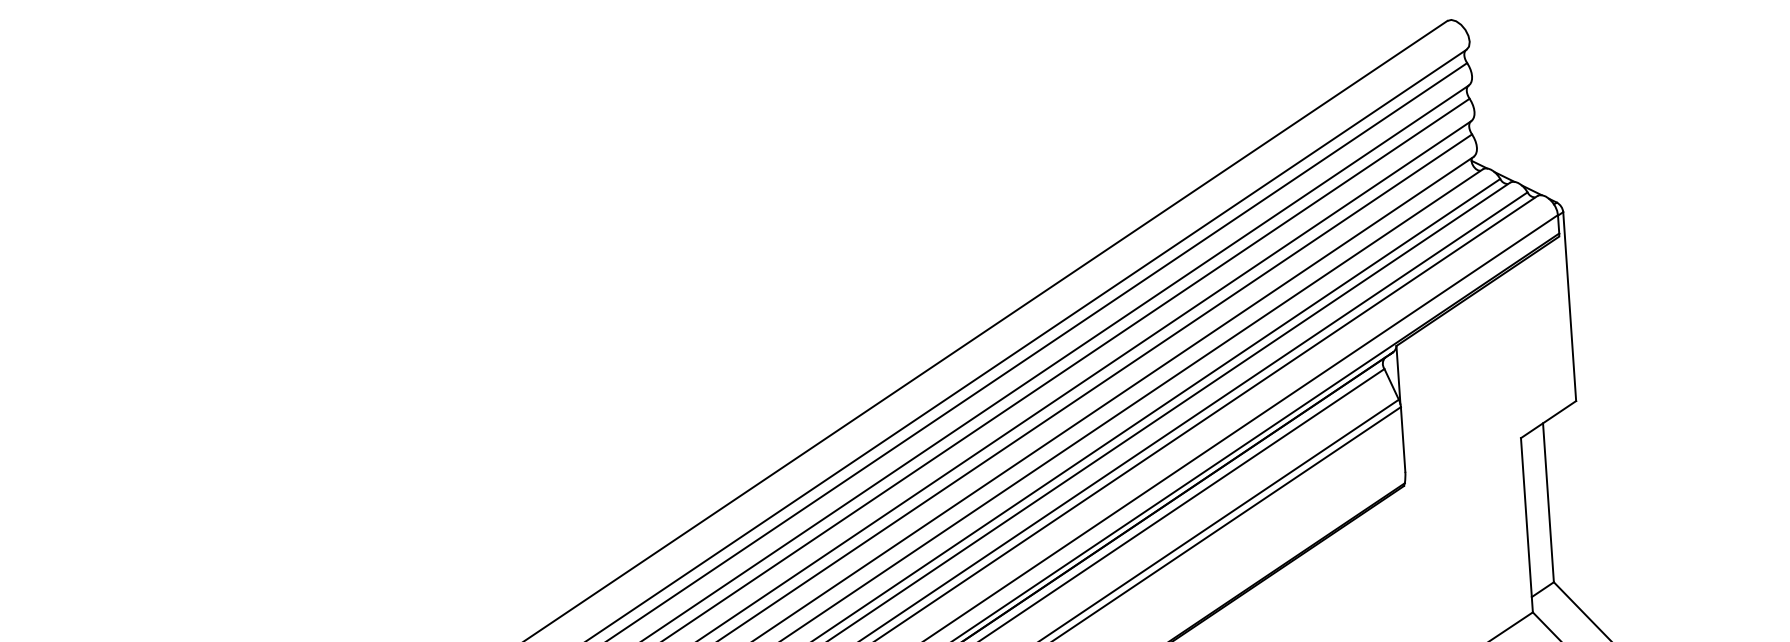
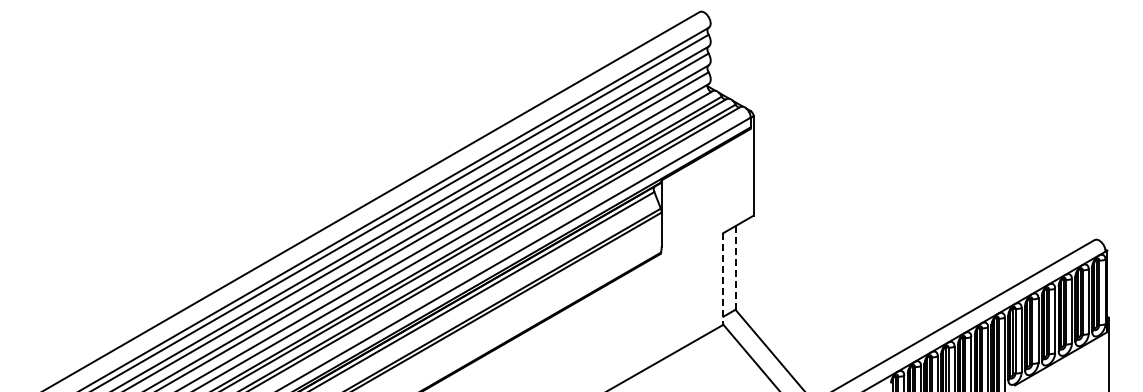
line: (1548, 501) -> (735, 267), solid -> dashed
line: (1526, 524) -> (723, 278), solid -> dashed

